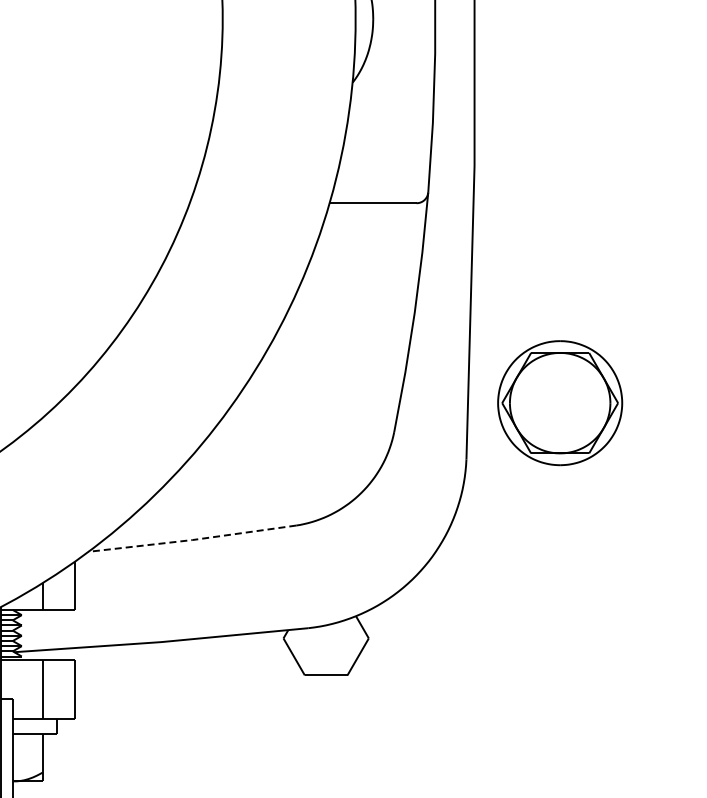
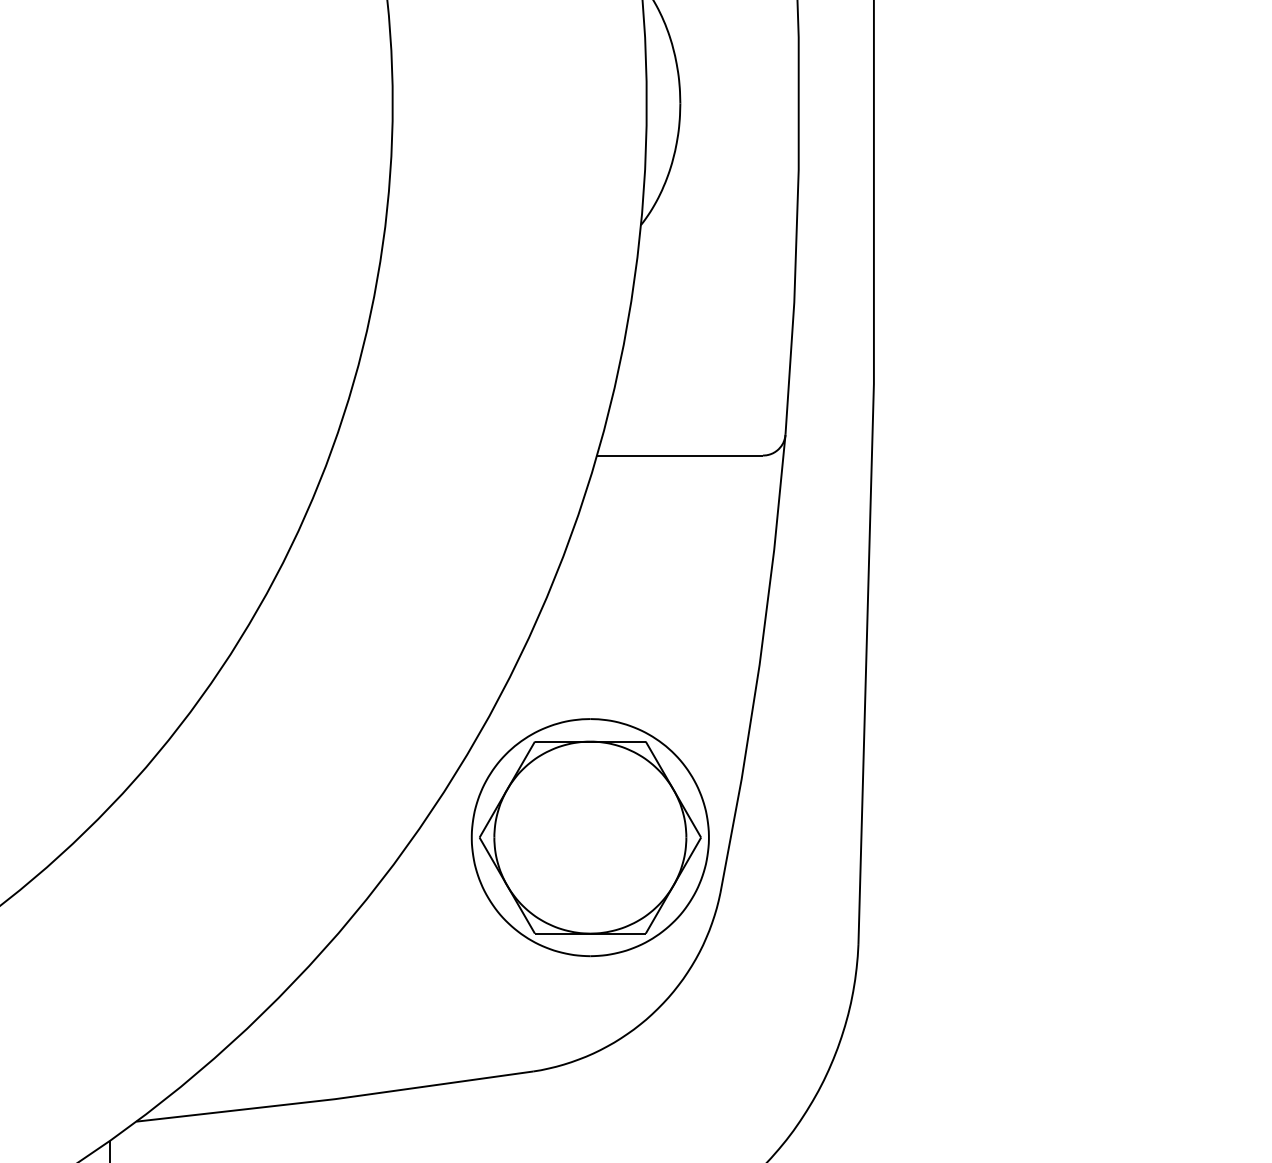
part: (560, 403) -> (590, 838), moved
line: (192, 540) -> (334, 1100), dashed -> solid

